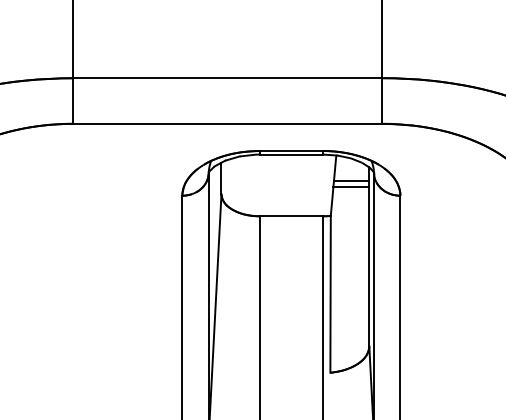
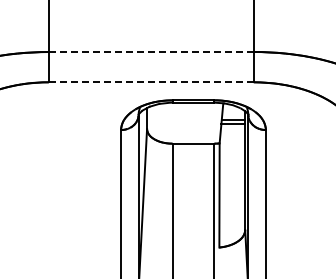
line: (226, 78) -> (150, 52), solid -> dashed
line: (226, 124) -> (150, 82), solid -> dashed

